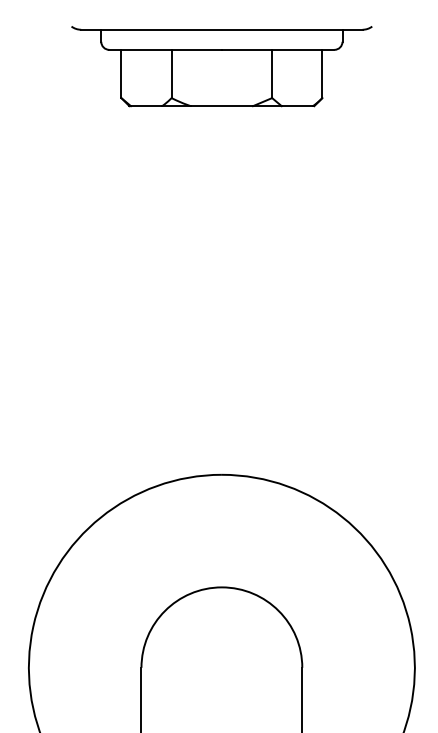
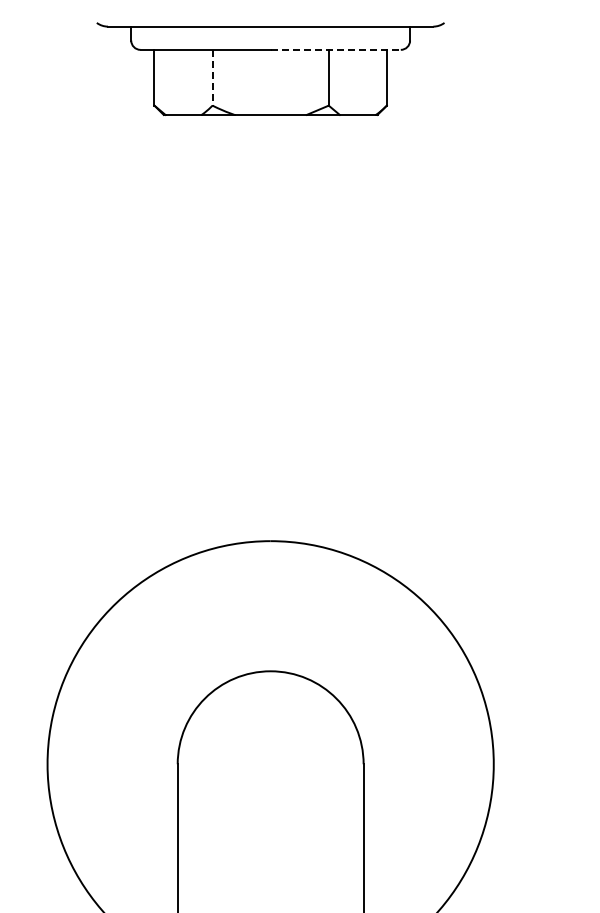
line: (278, 49) -> (336, 49), solid -> dashed
line: (171, 73) -> (212, 77), solid -> dashed

